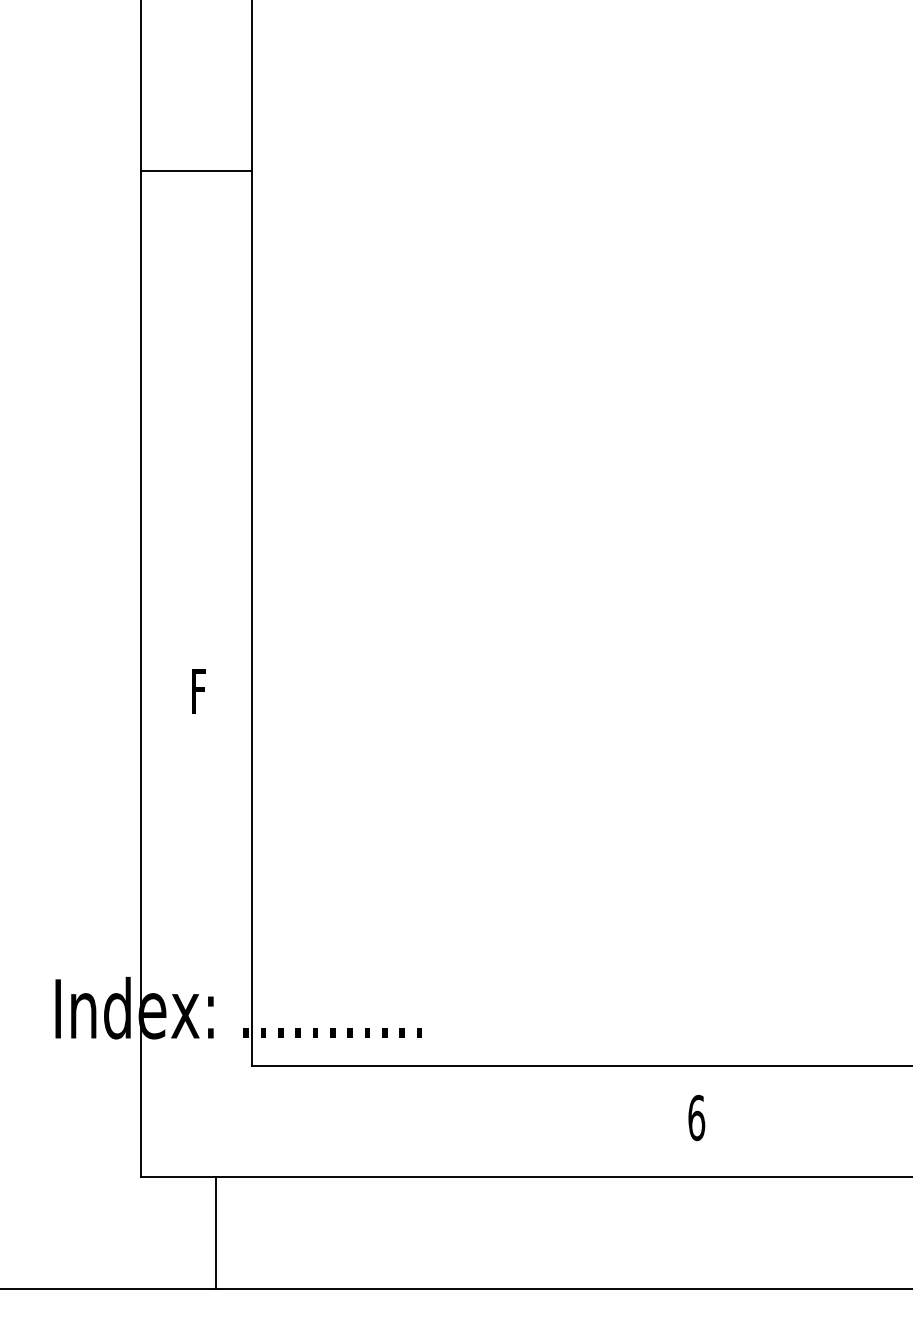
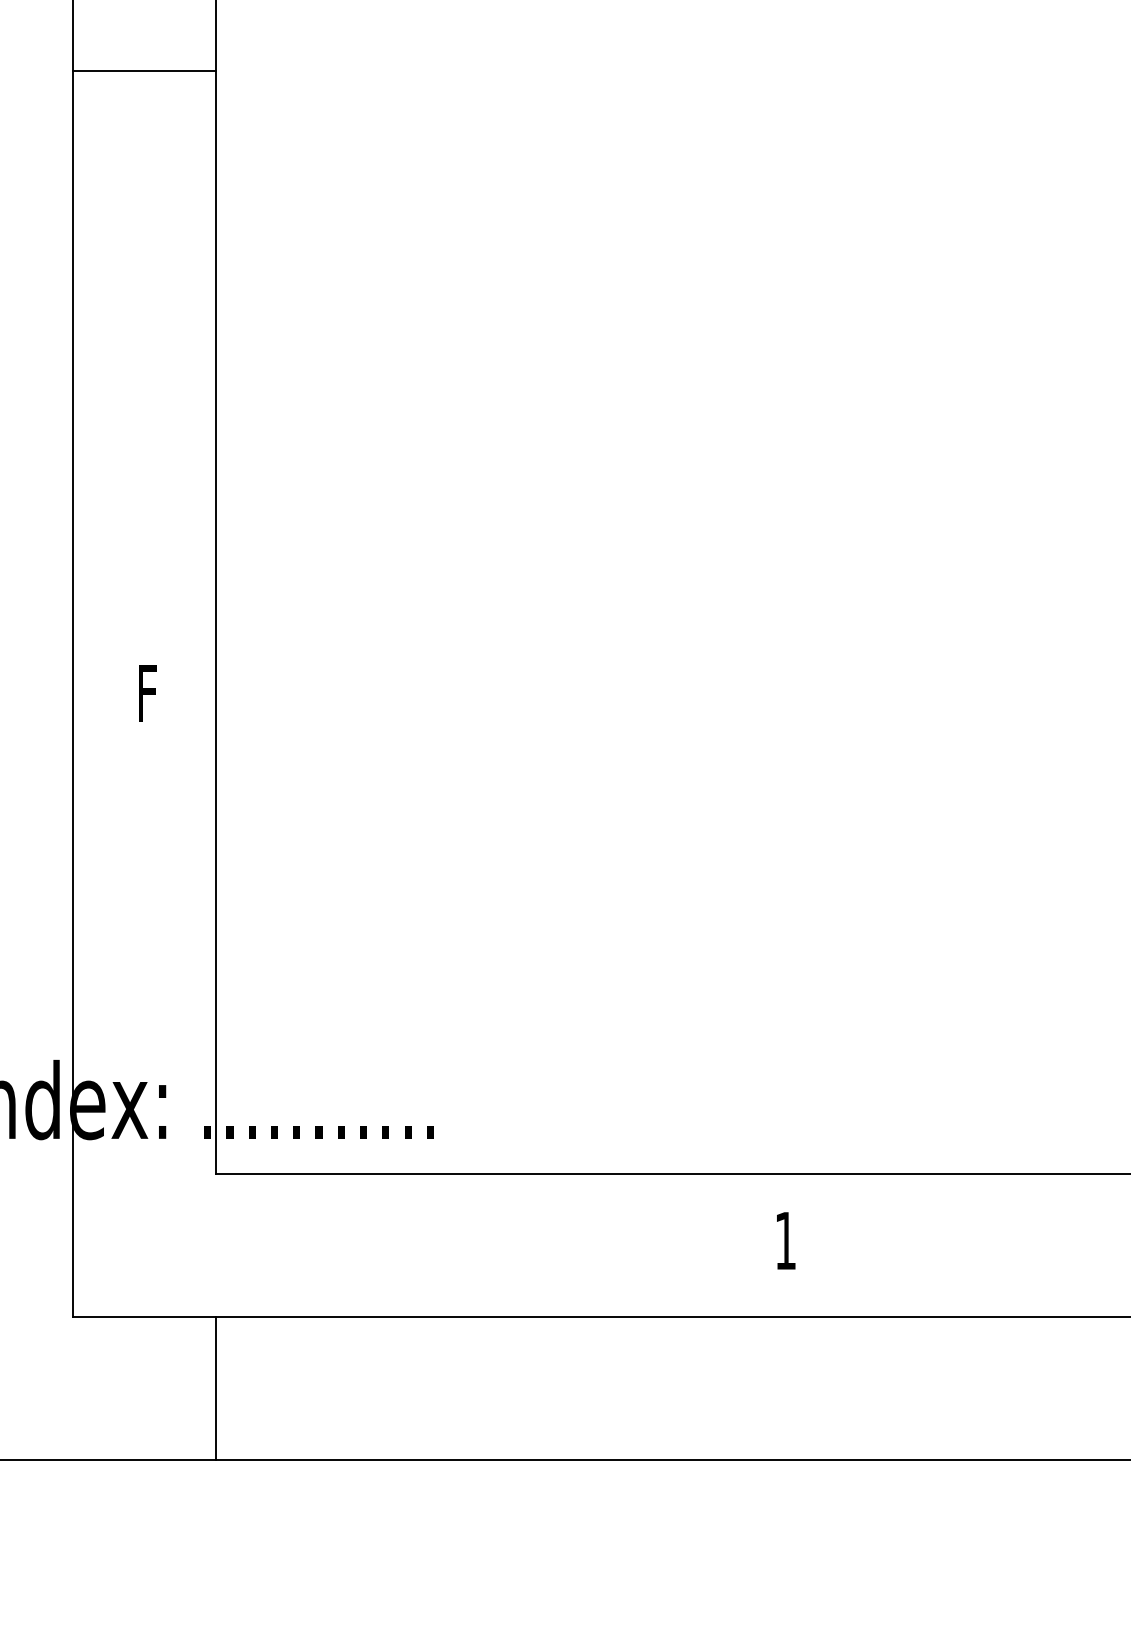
line: (196, 171) -> (144, 71), moved
text: (696, 1117) -> (785, 1240), 6 -> 1
line: (216, 1233) -> (215, 1389), moved

